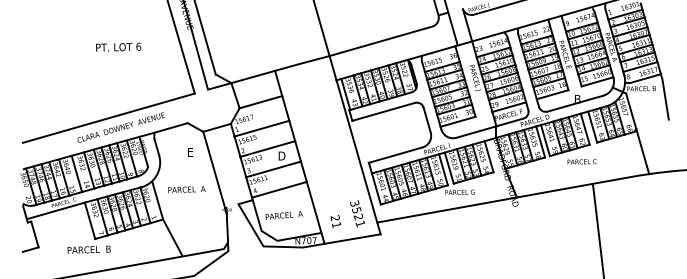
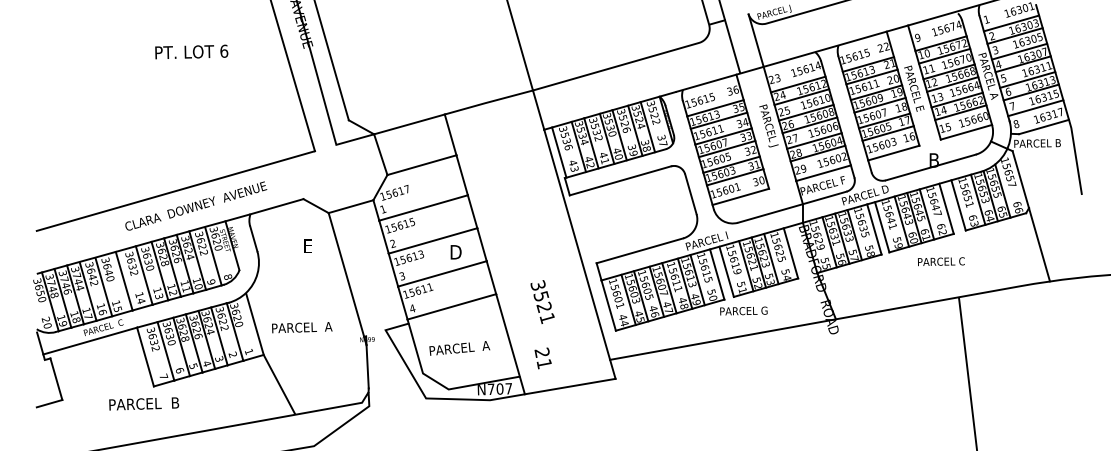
text: (118, 46) -> (191, 50), moved
text: (186, 189) -> (301, 327), moved
text: (357, 213) -> (542, 301), moved

